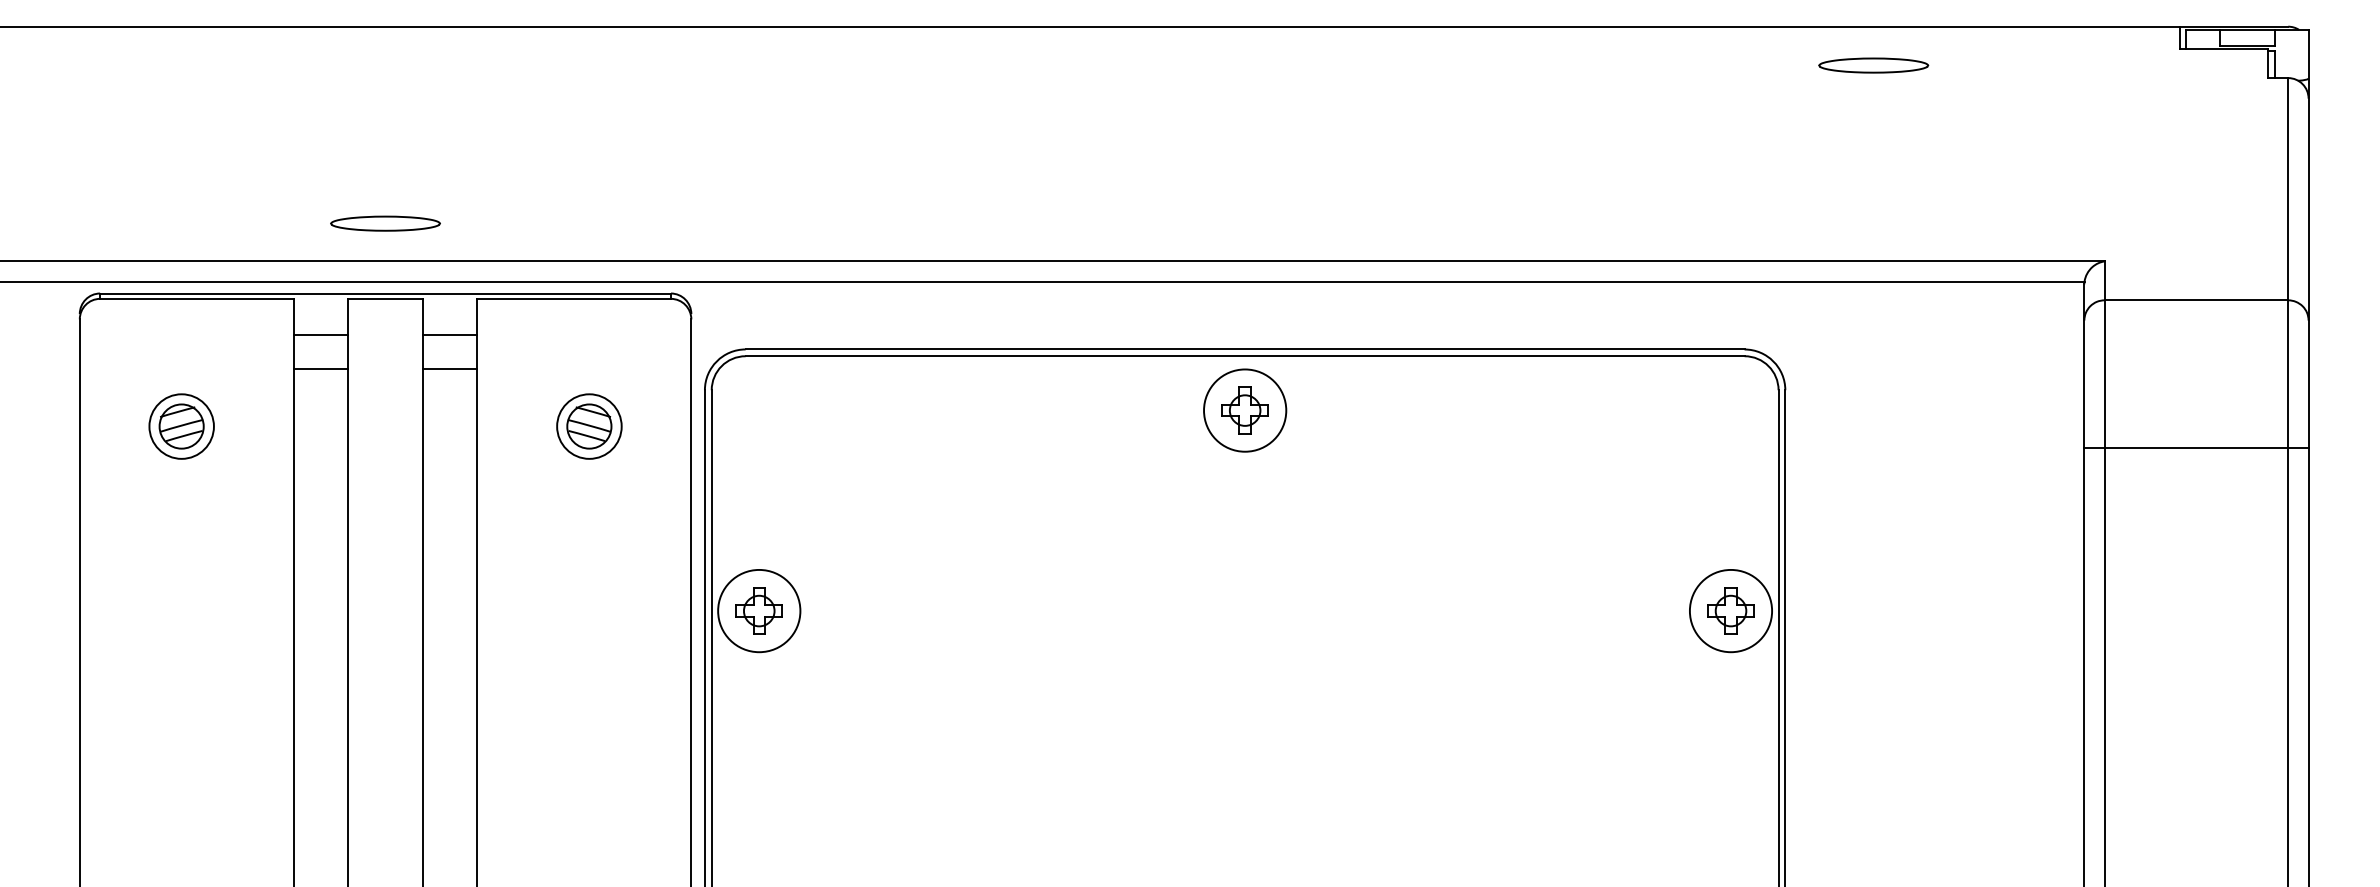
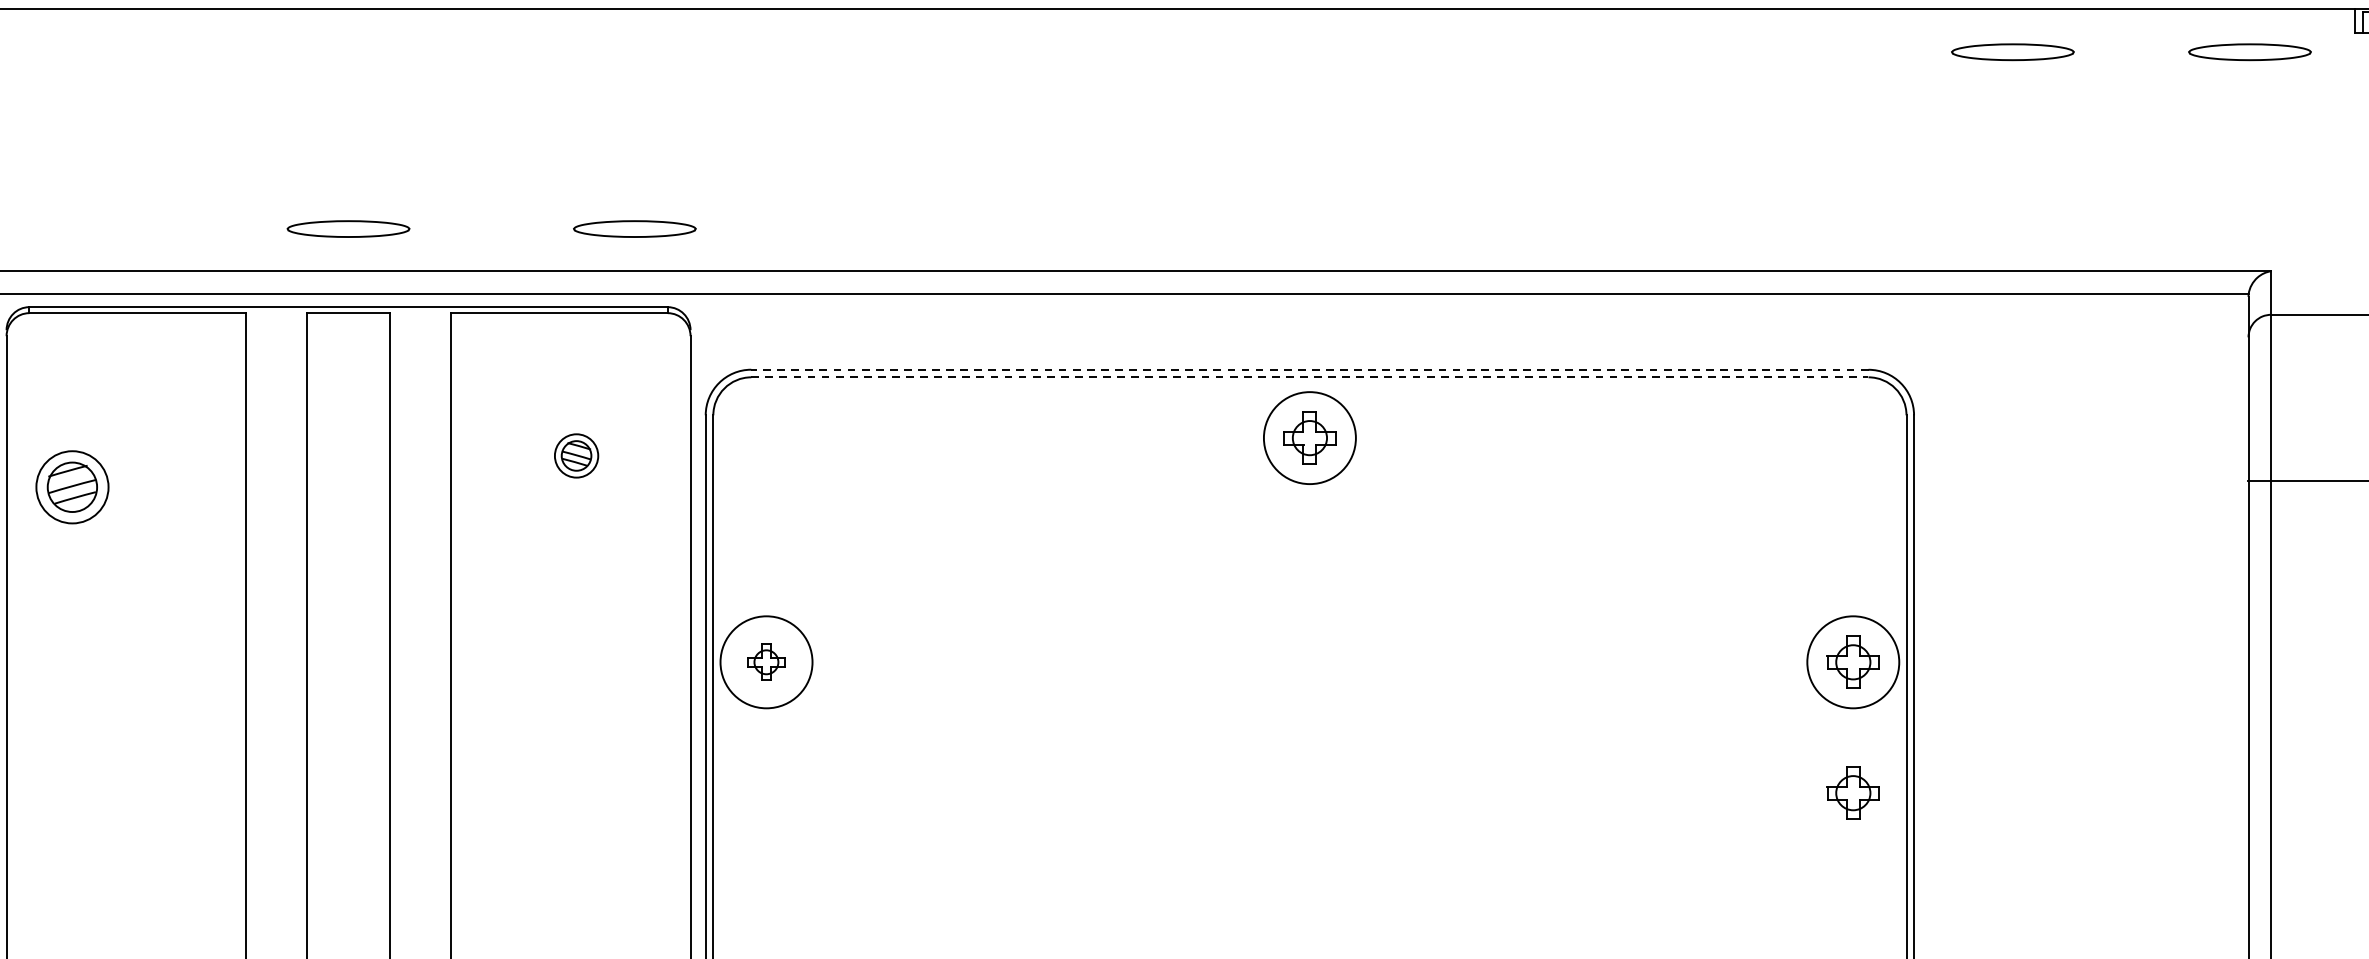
part: (2085, 65) -> (2249, 52), added
part: (641, 223) -> (634, 228), added
line: (320, 335) -> (275, 354), removed
line: (449, 335) -> (420, 354), removed
line: (1244, 349) -> (1309, 369), solid -> dashed
line: (1245, 356) -> (1310, 377), solid -> dashed
line: (320, 368) -> (275, 391), removed
line: (449, 368) -> (420, 391), removed
part: (181, 426) -> (72, 487), moved
part: (589, 426) -> (576, 455), size x0.6
part: (758, 610) -> (765, 661), size x0.7
part: (1730, 727) -> (1852, 792), added

